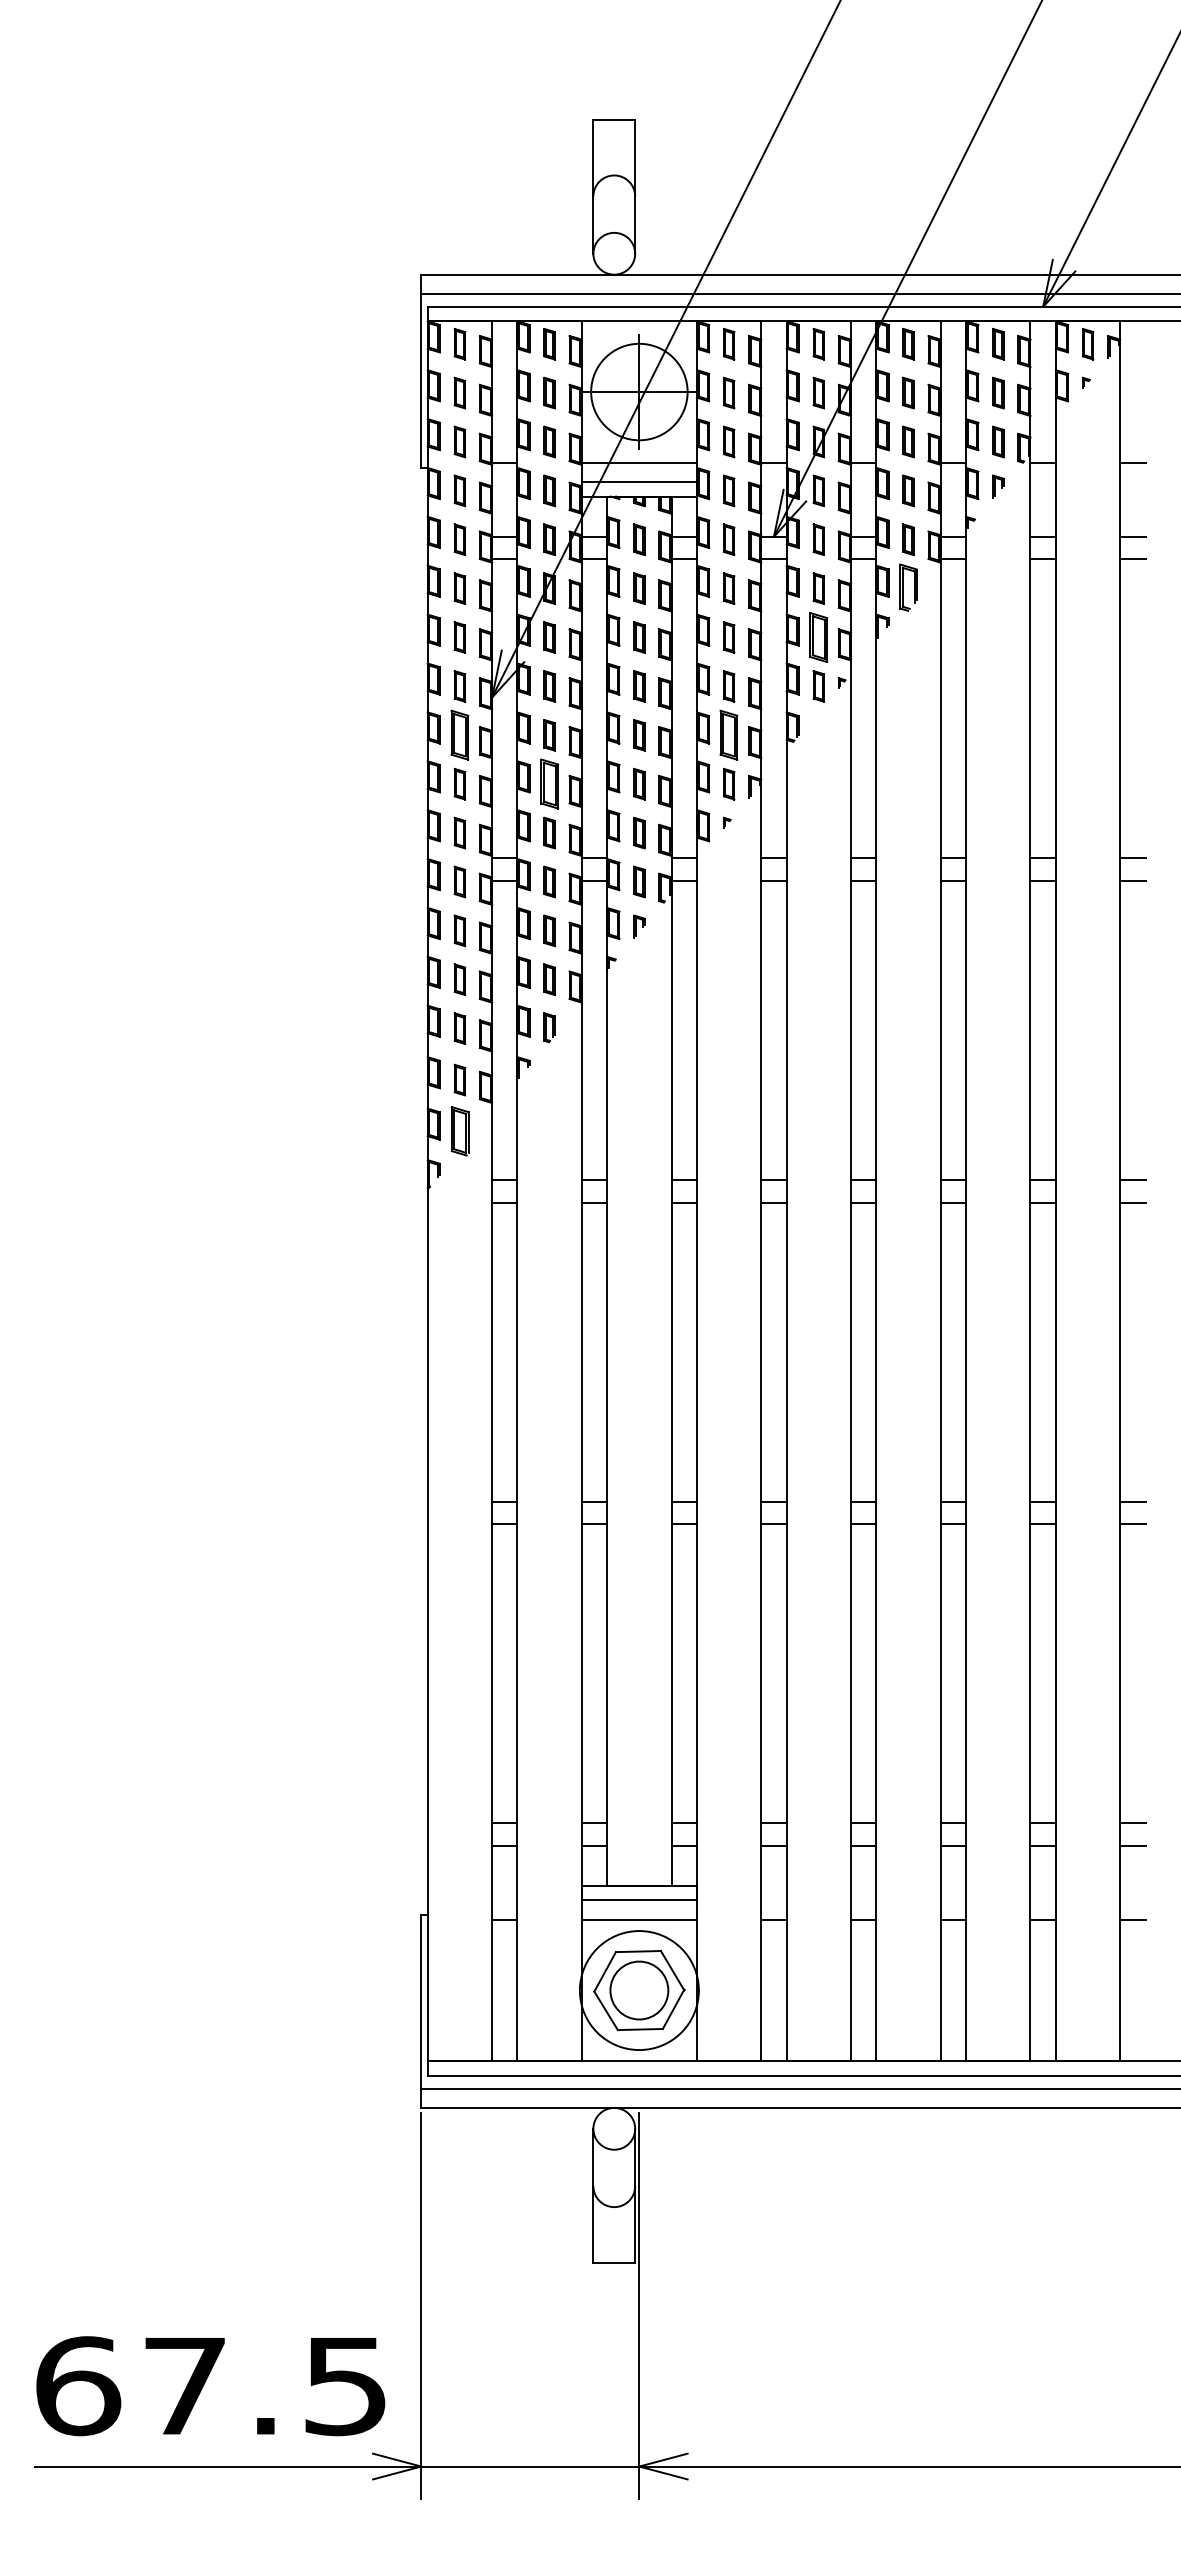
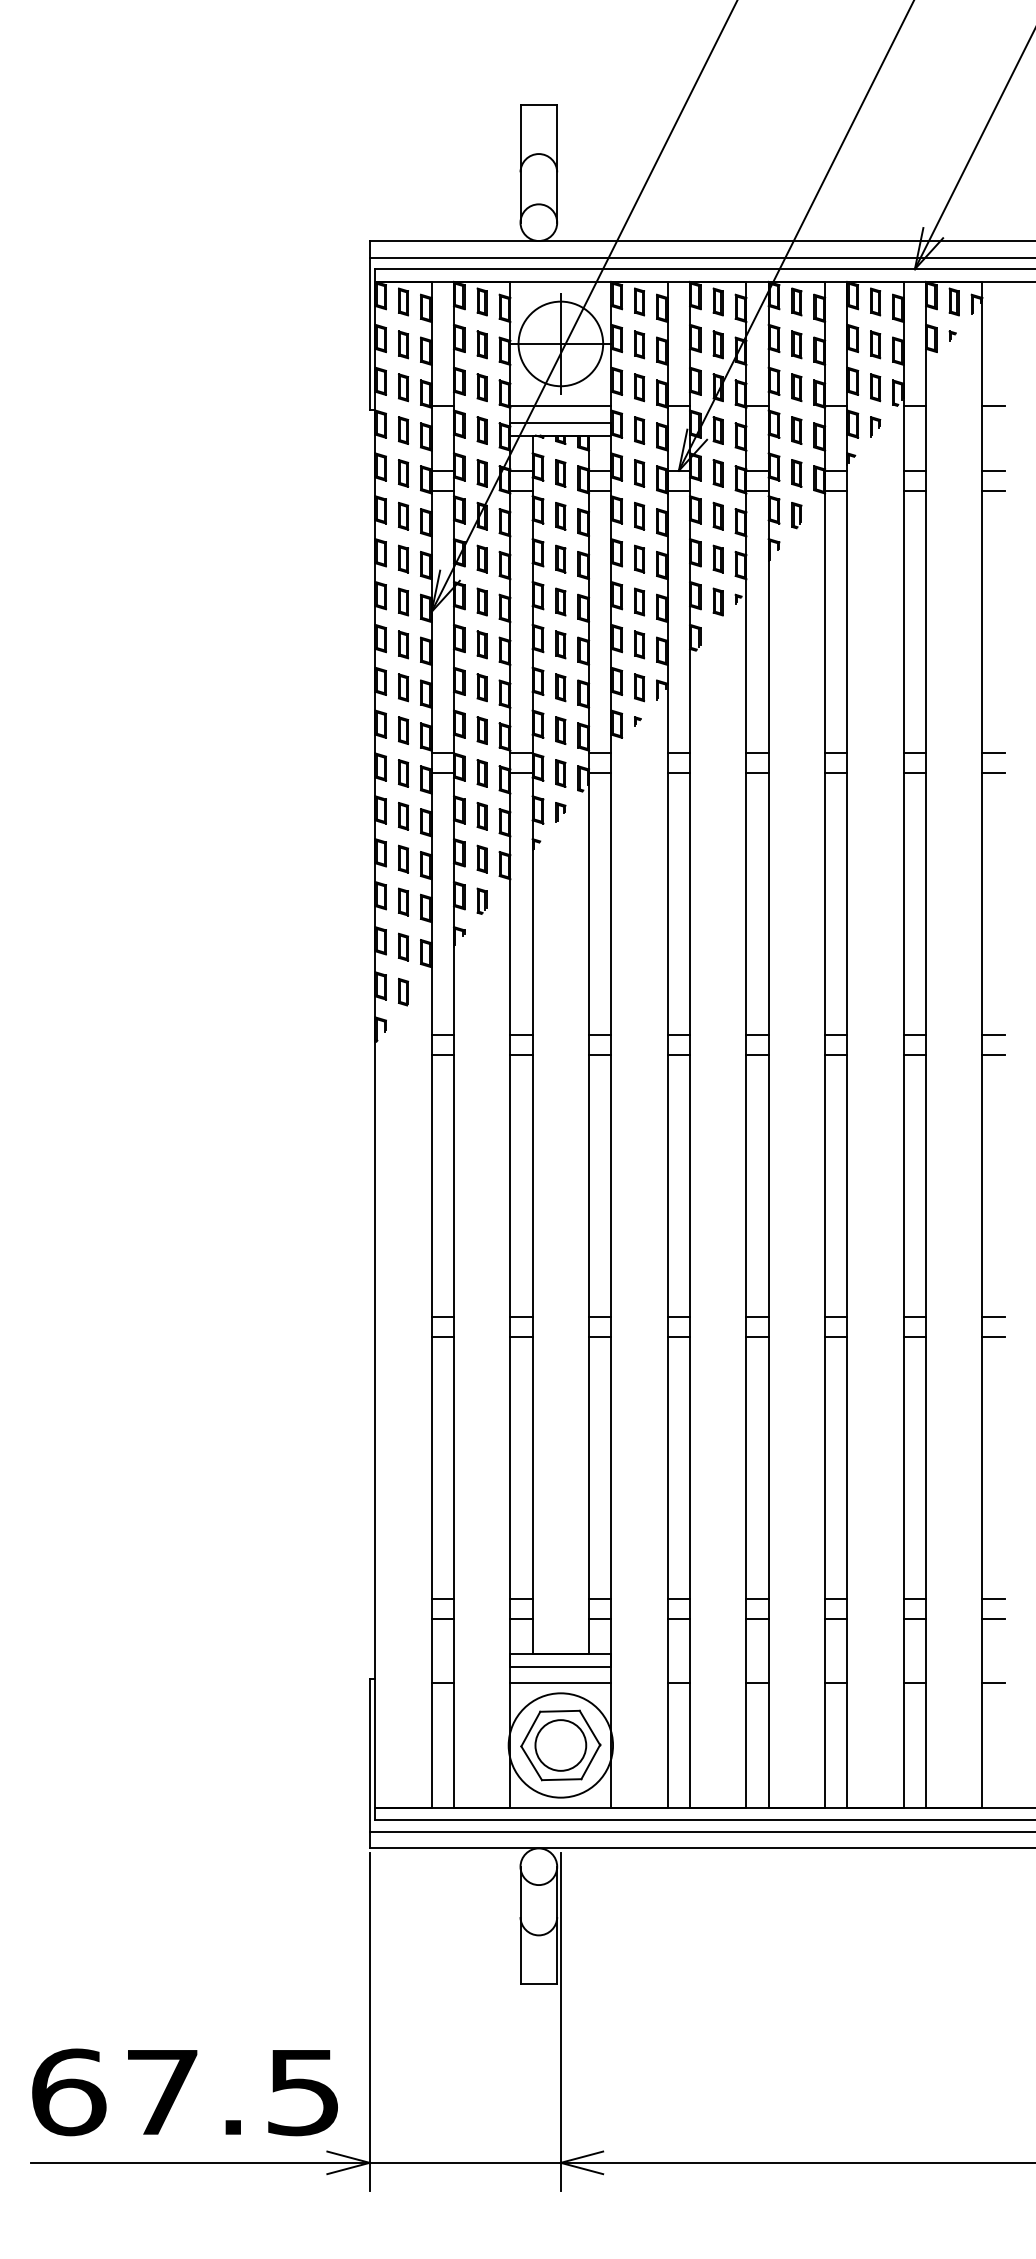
part: (908, 587) -> (796, 515), size x0.62
part: (818, 637) -> (717, 559), size x0.62
part: (459, 735) -> (403, 645), size x0.62
part: (729, 735) -> (639, 645), size x0.62
part: (549, 784) -> (482, 688), size x0.62
part: (459, 1131) -> (403, 992), size x0.62

